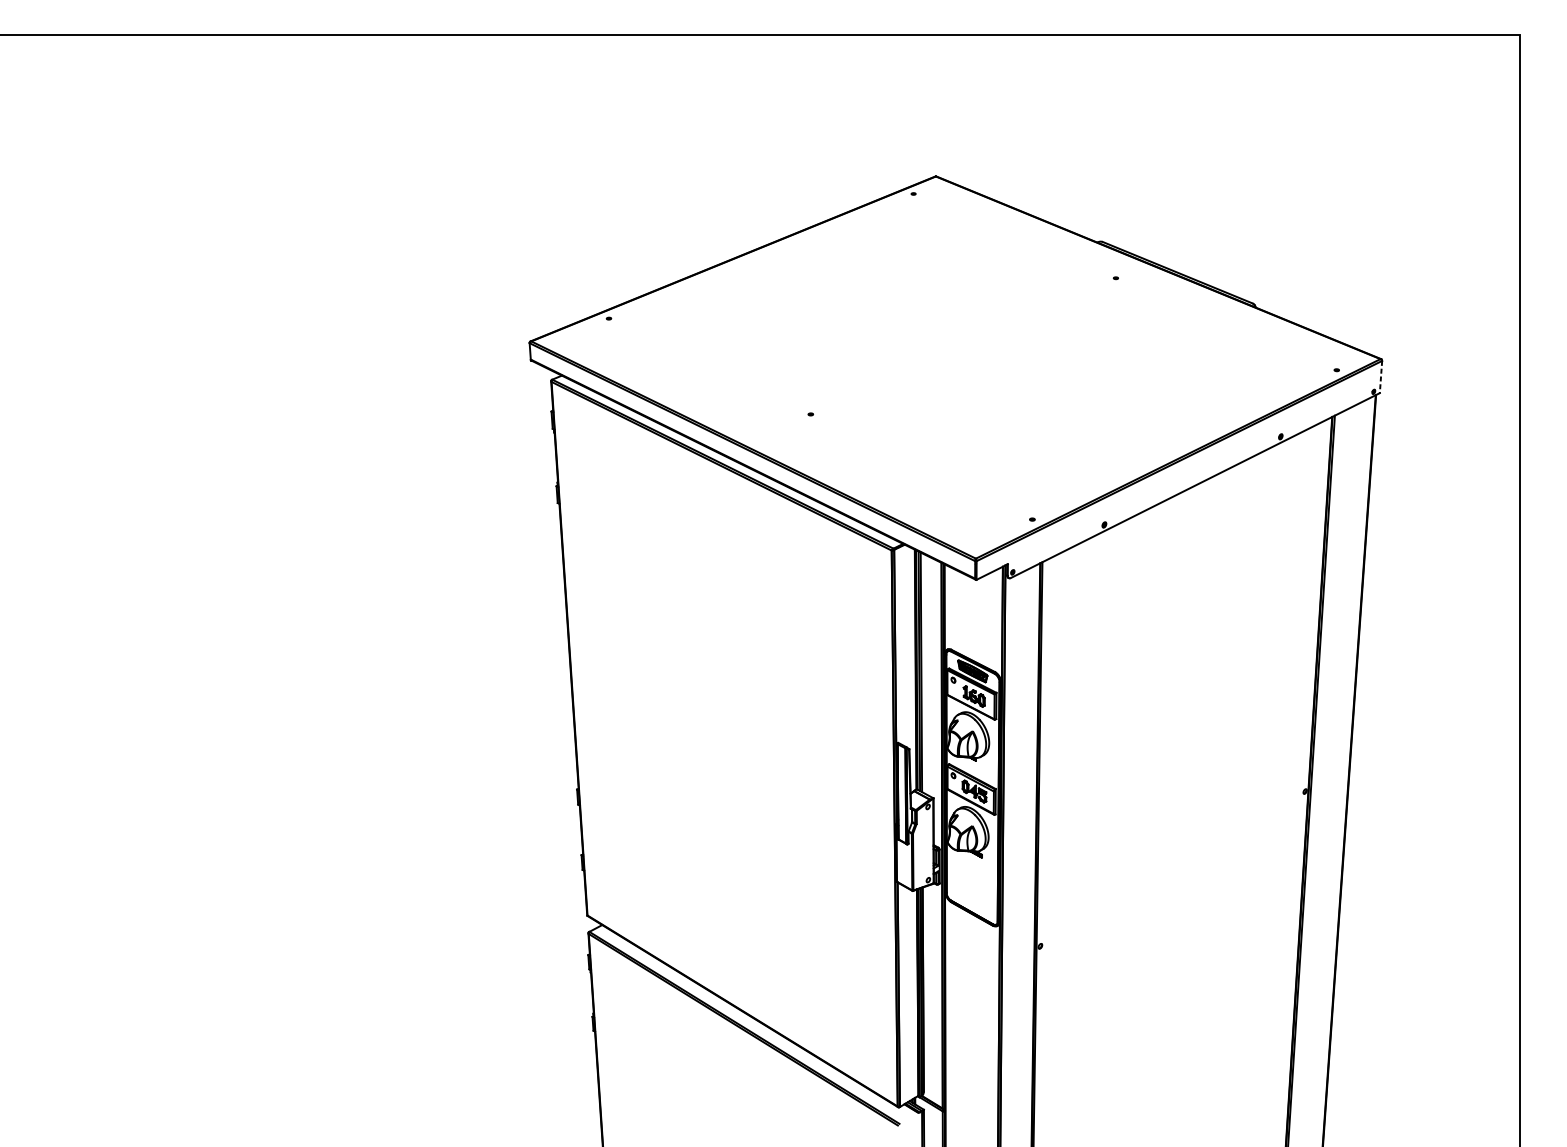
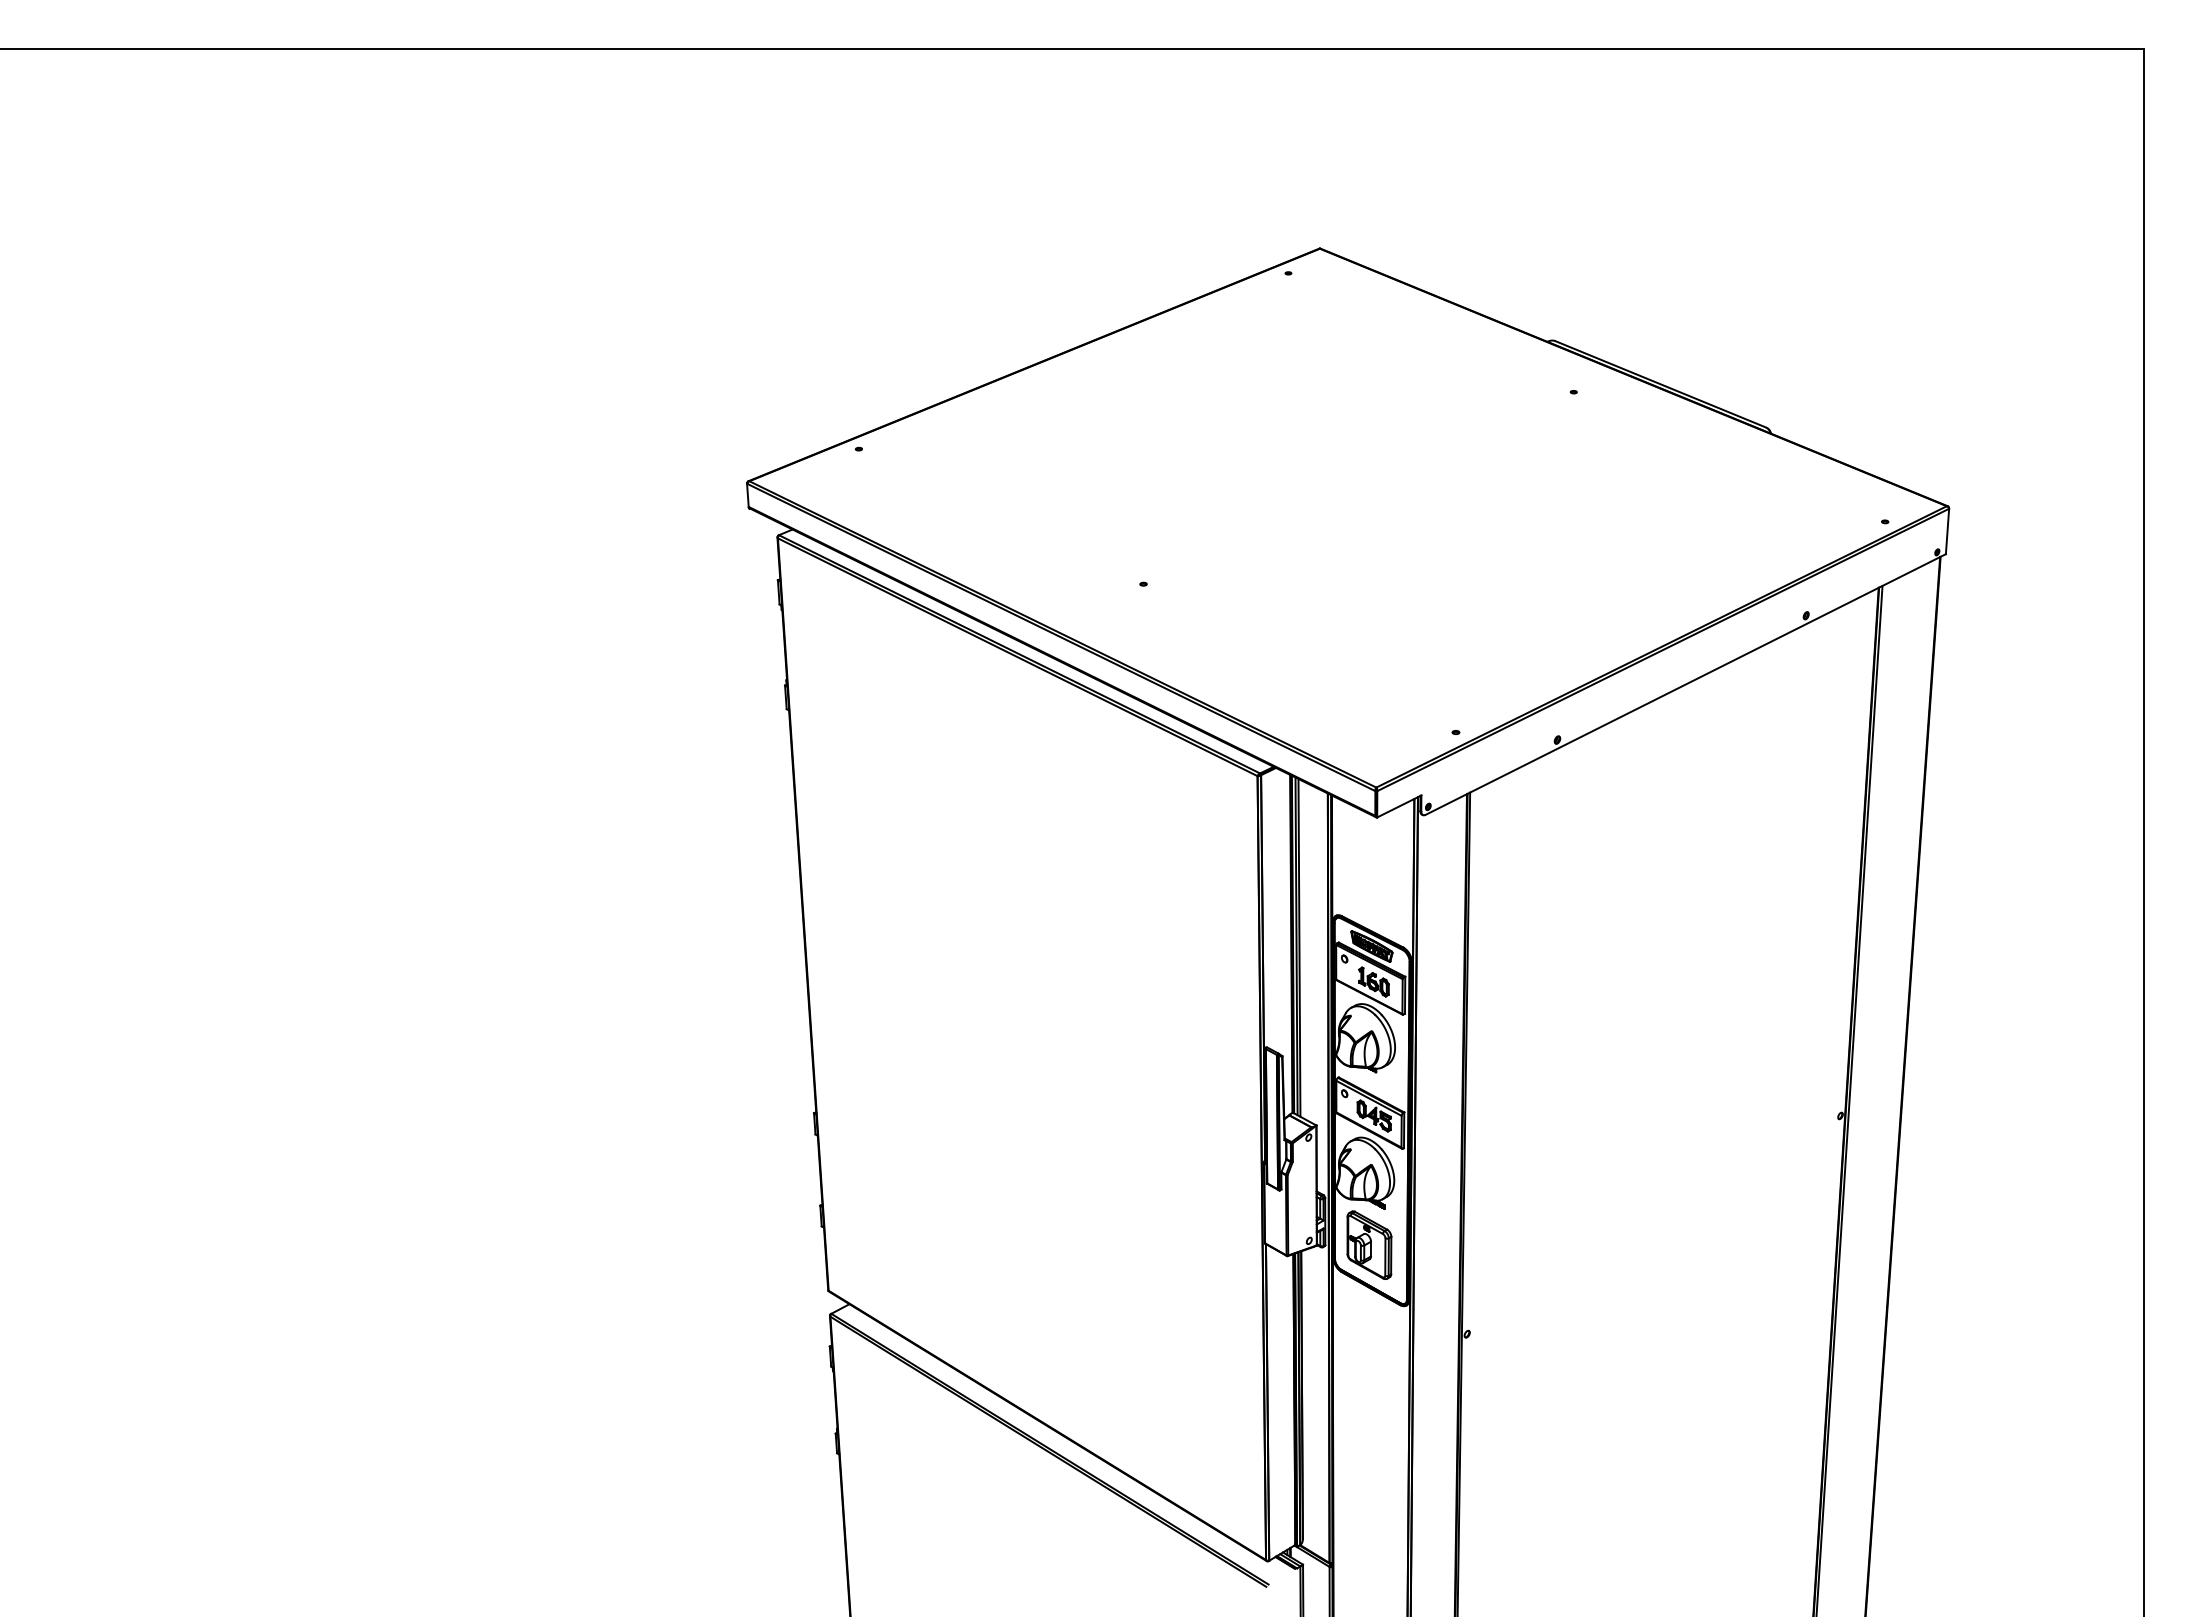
line: (1381, 377) -> (1947, 531), dashed -> solid
part: (971, 882) -> (1369, 1244), added

